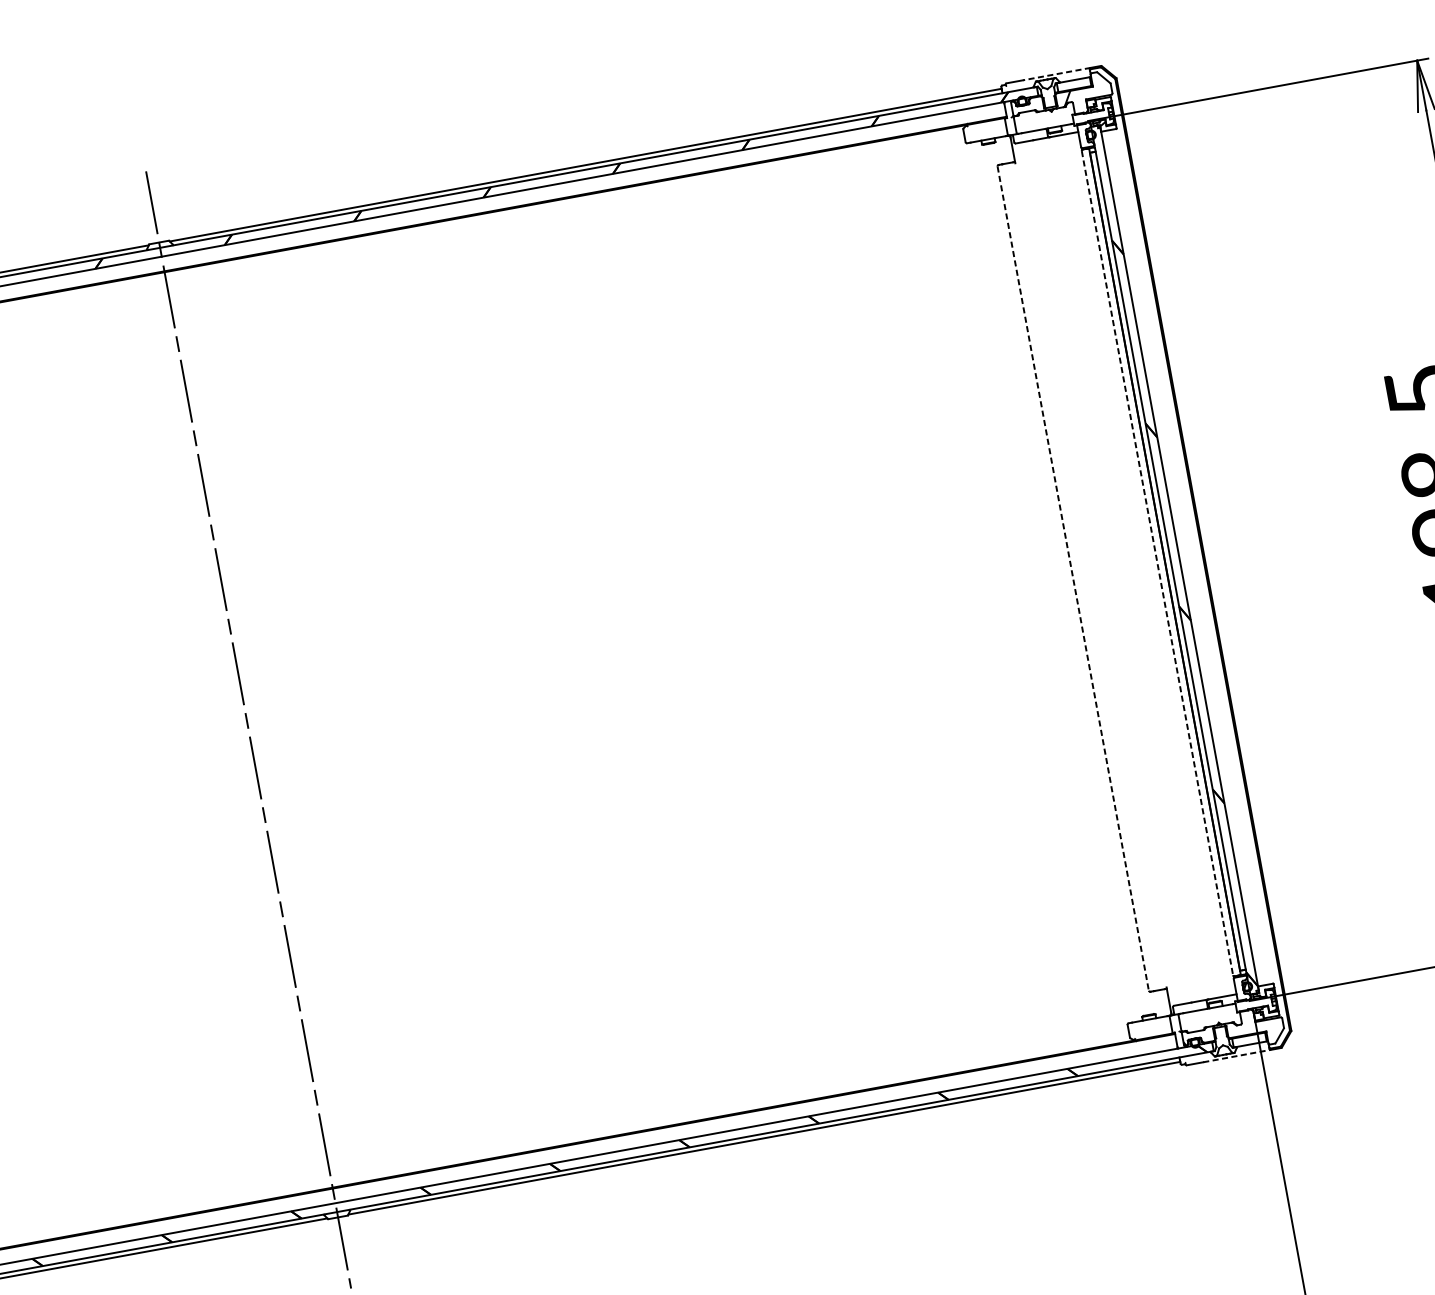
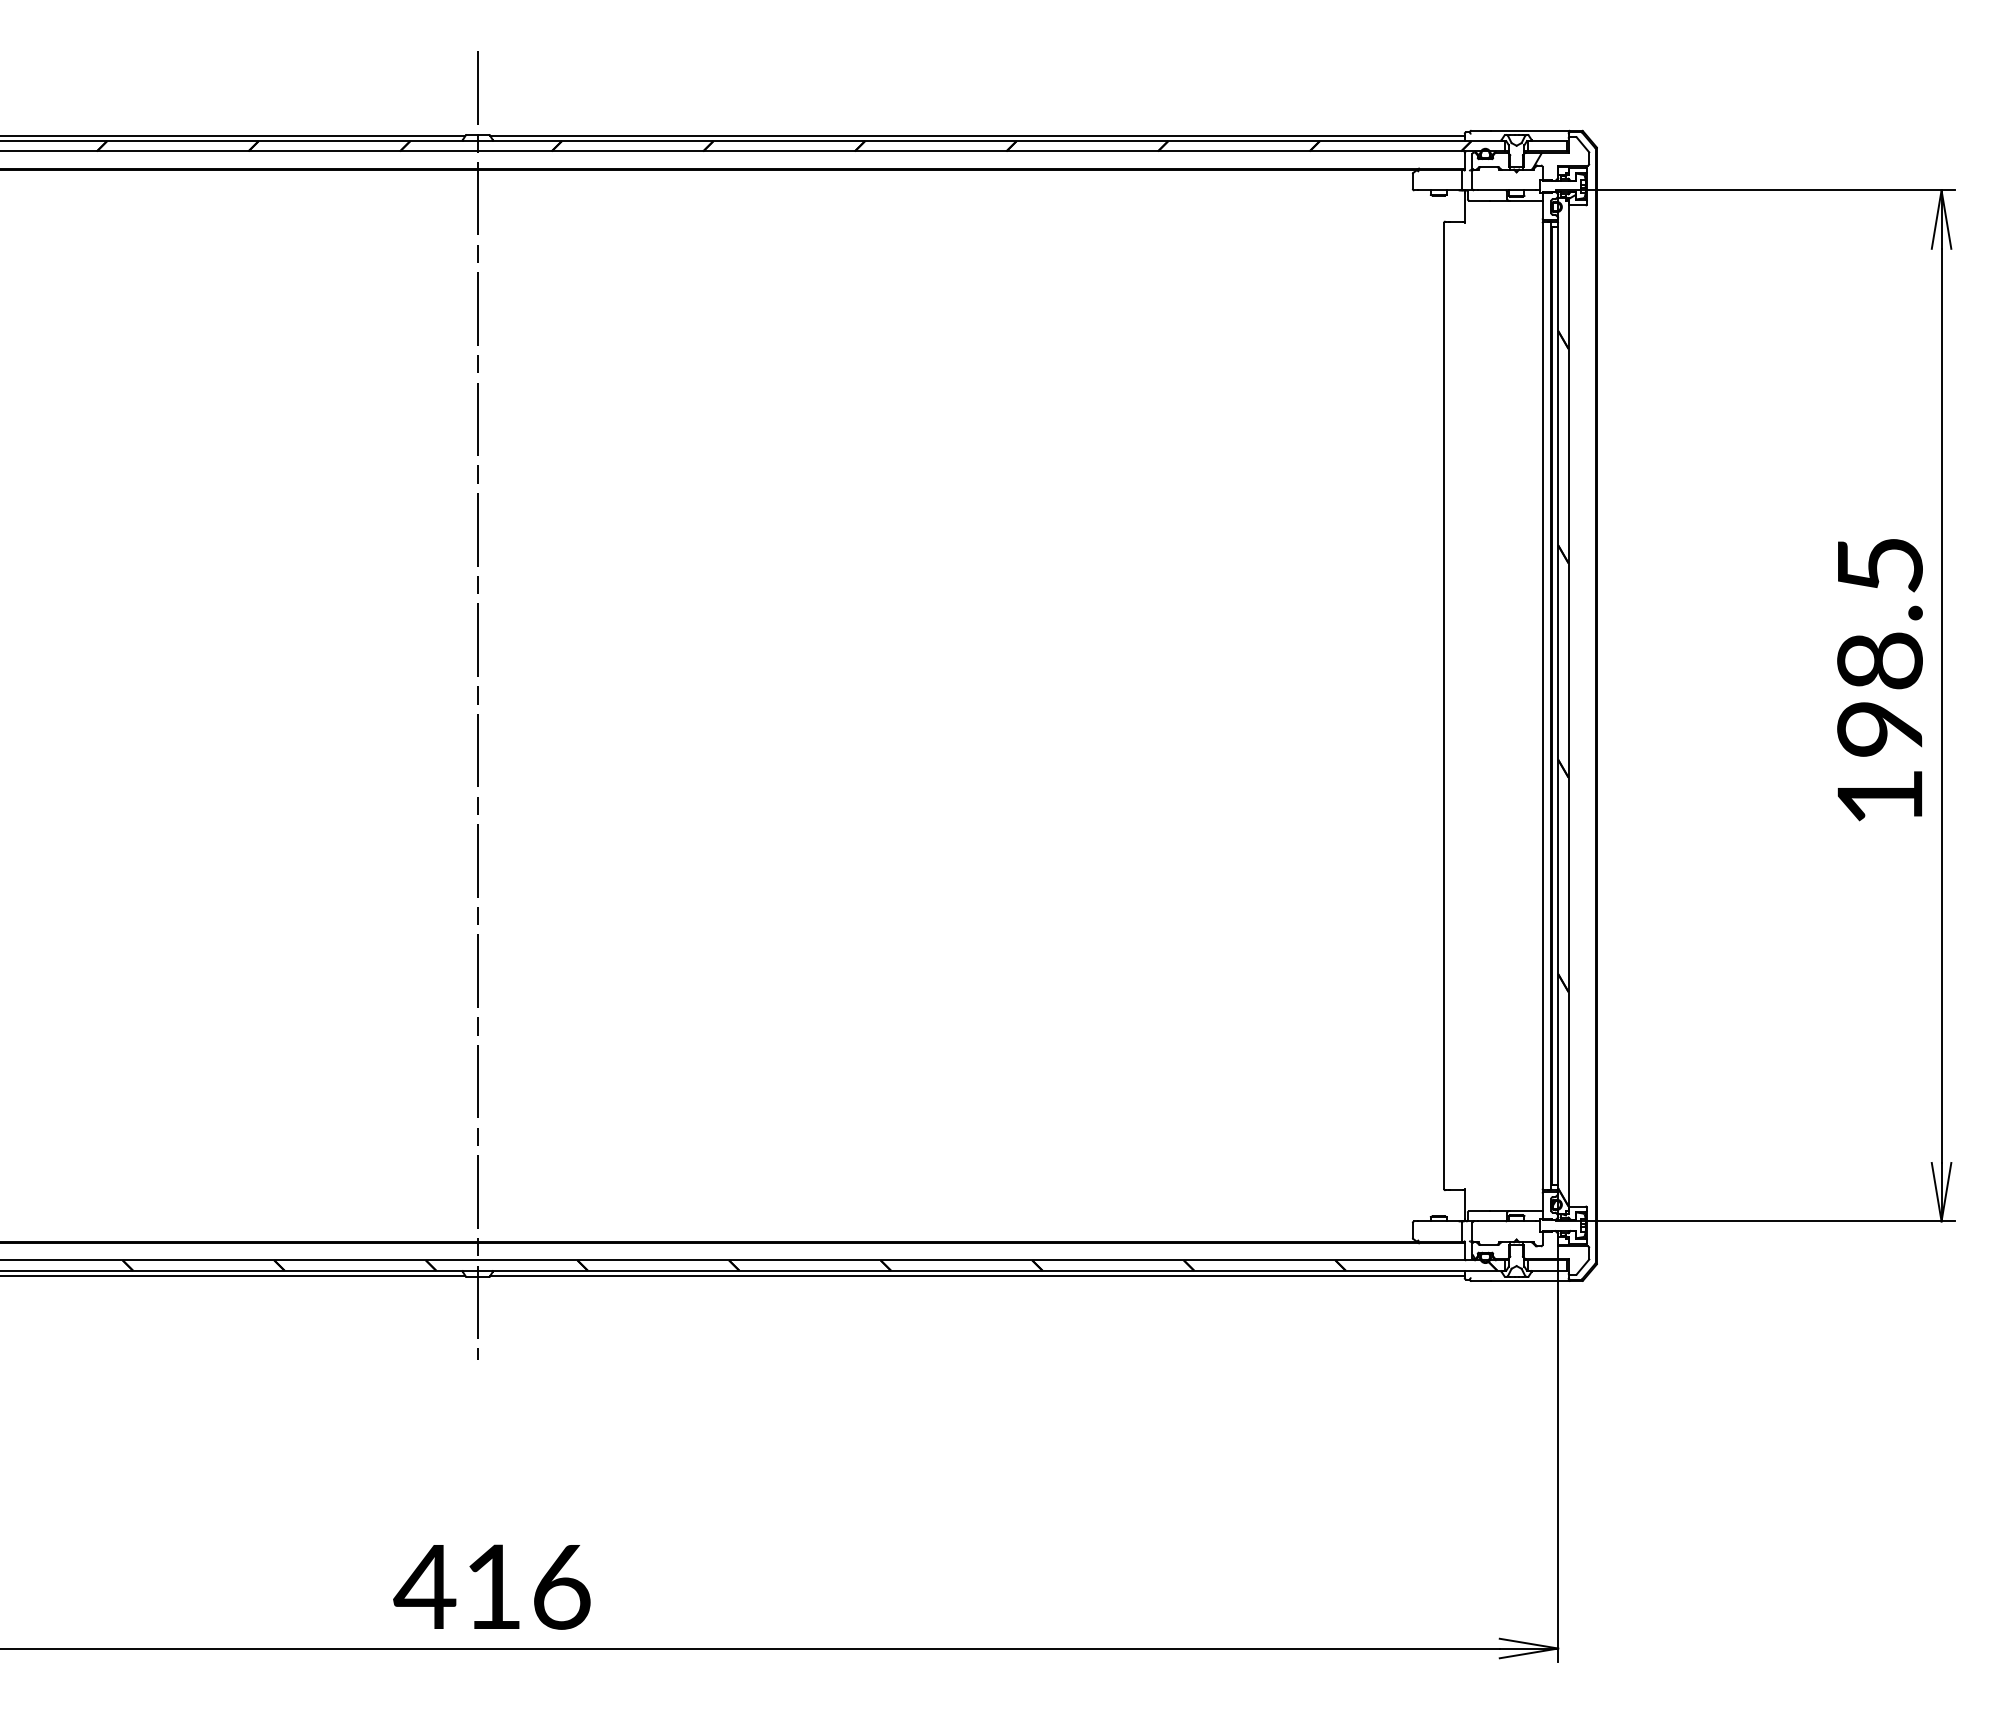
line: (1056, 73) -> (1530, 130), dashed -> solid
line: (1157, 562) -> (1542, 705), dashed -> solid
line: (1072, 578) -> (1443, 705), dashed -> solid
line: (1237, 1056) -> (1530, 1281), dashed -> solid

